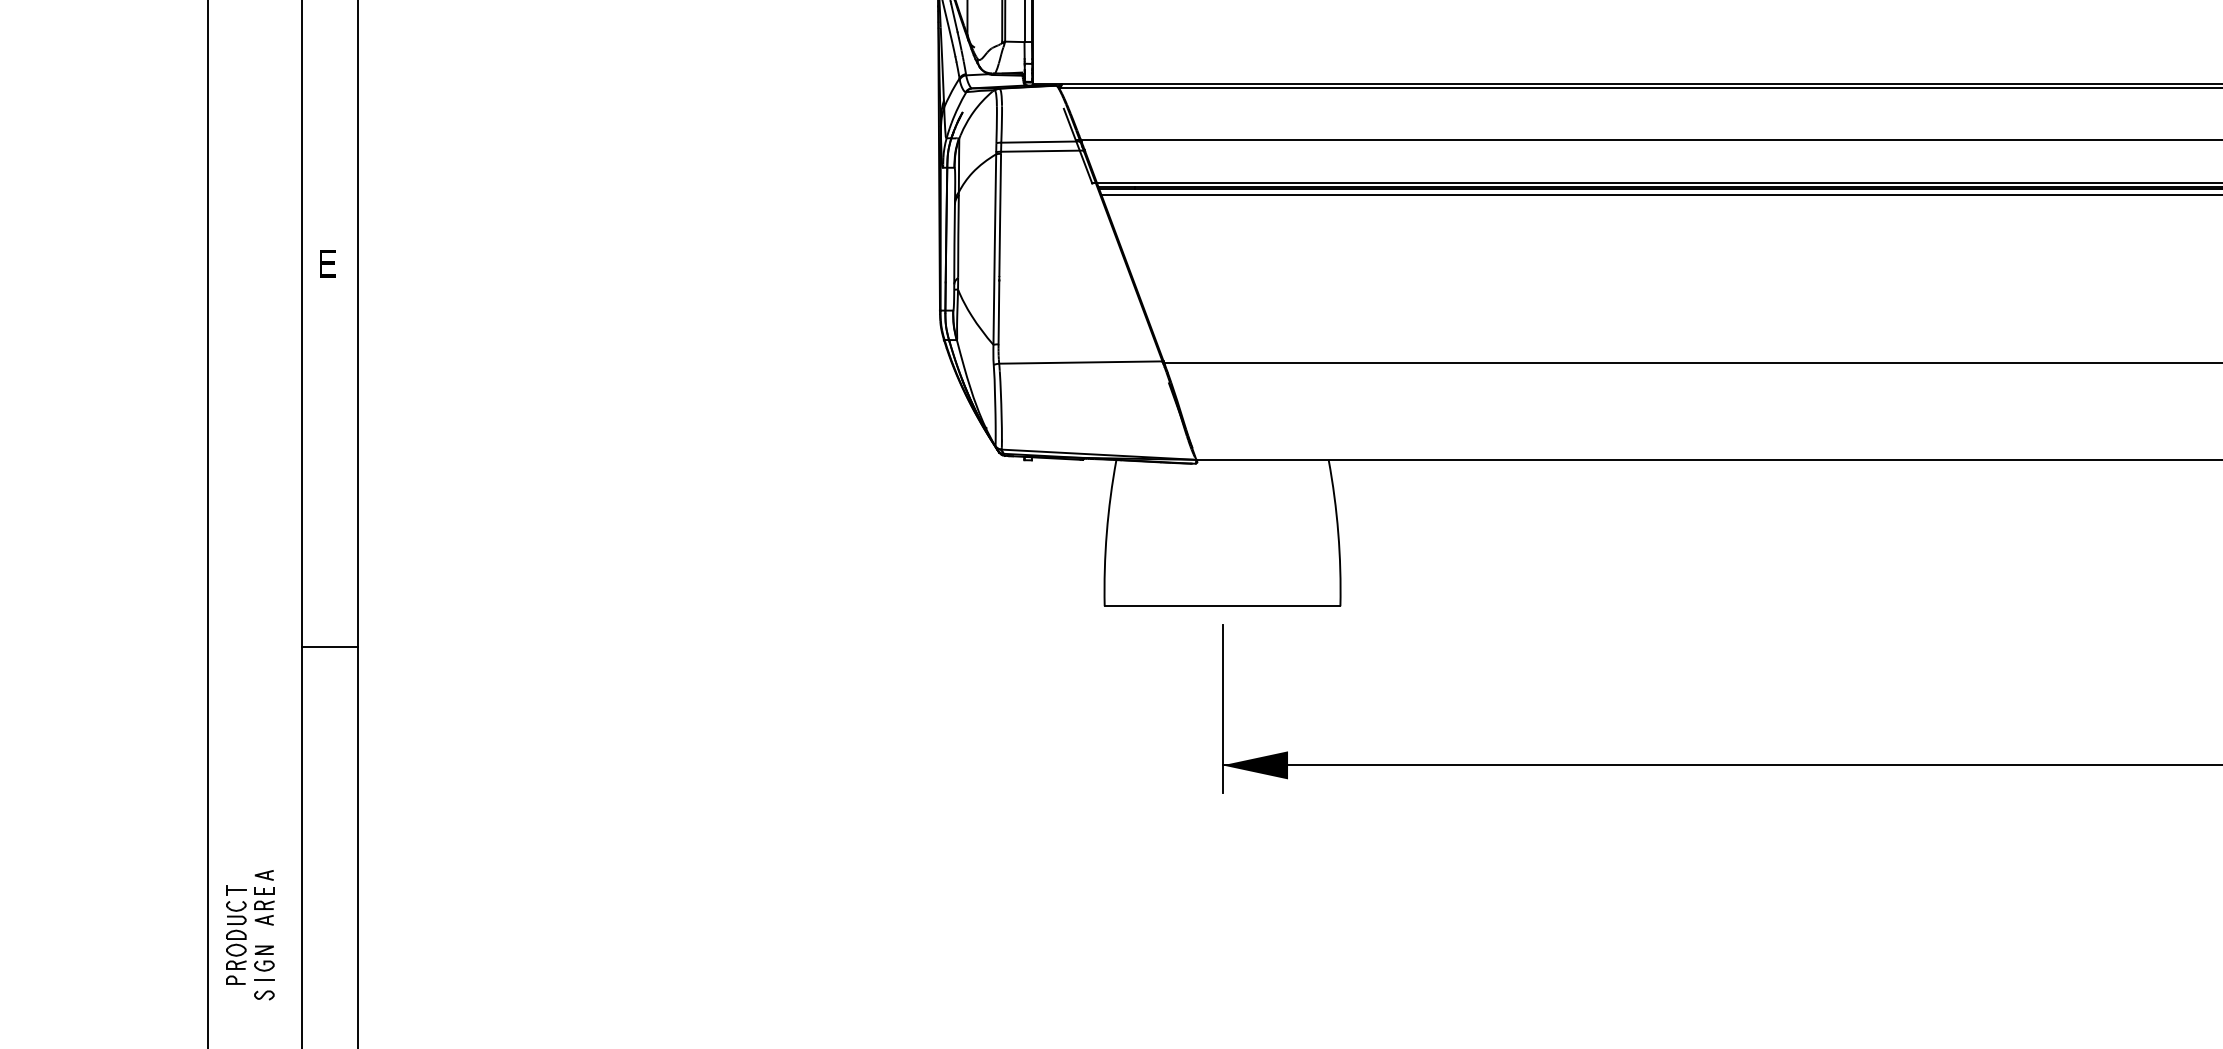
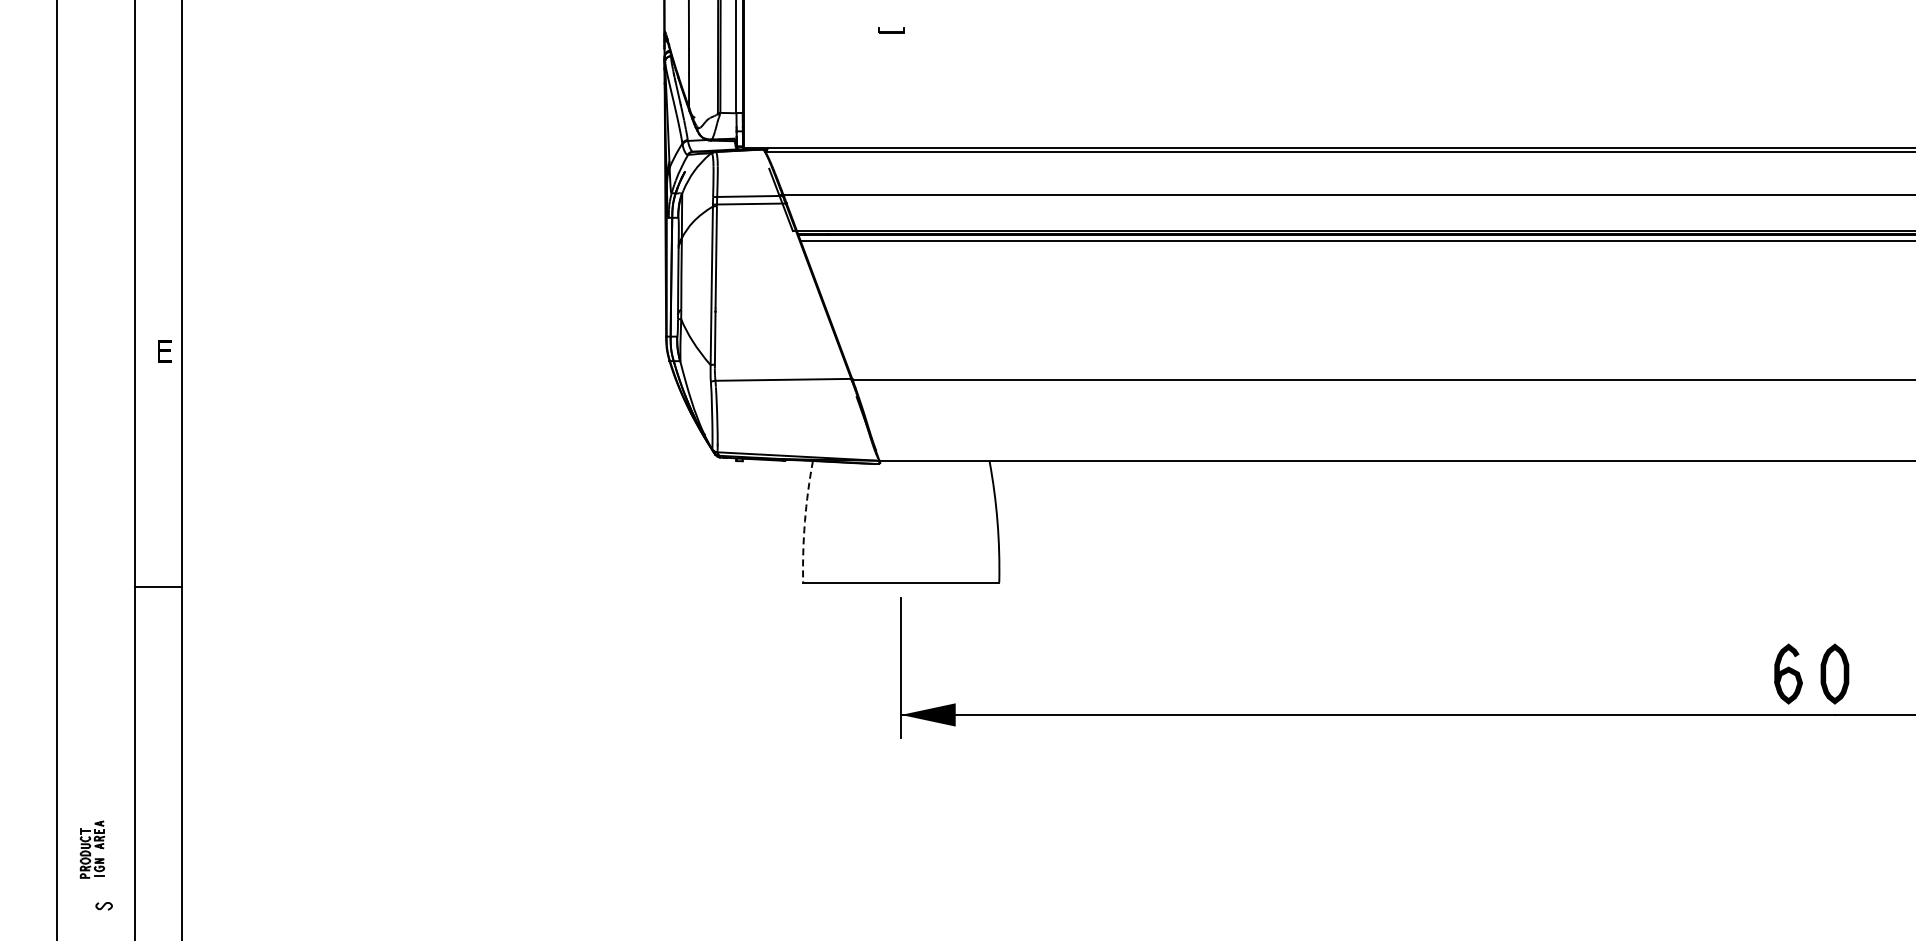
part: (327, 263) -> (164, 351), moved
arc: (1106, 532) -> (804, 521), solid -> dashed
line: (329, 647) -> (158, 586), moved
part: (250, 927) -> (92, 849), size x0.6

